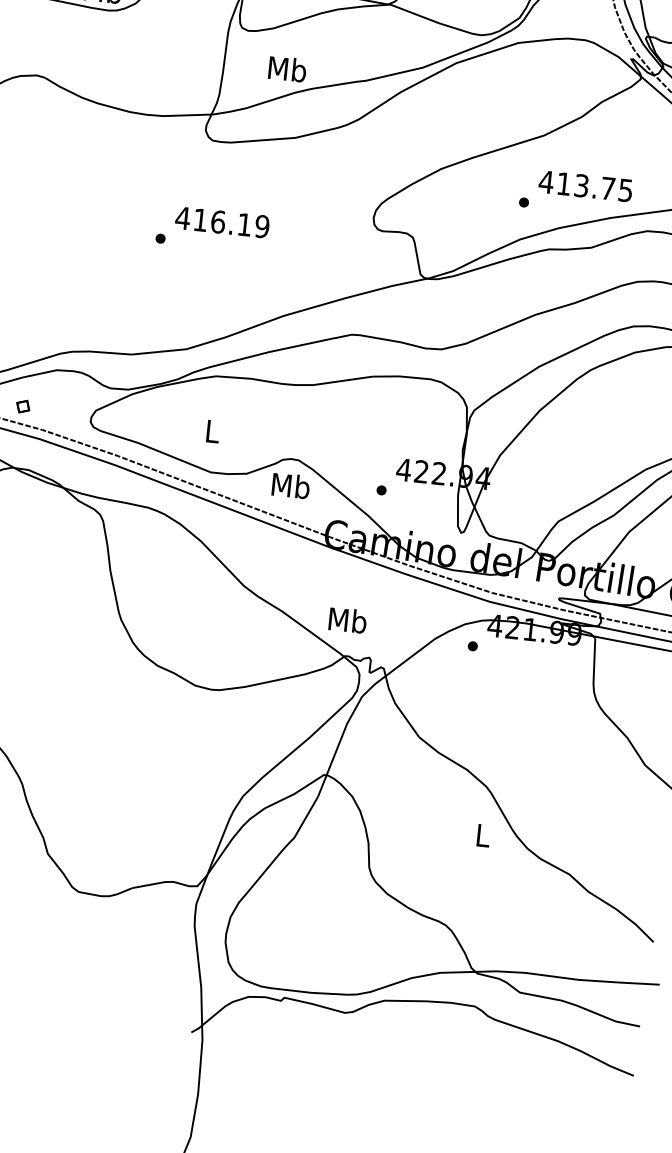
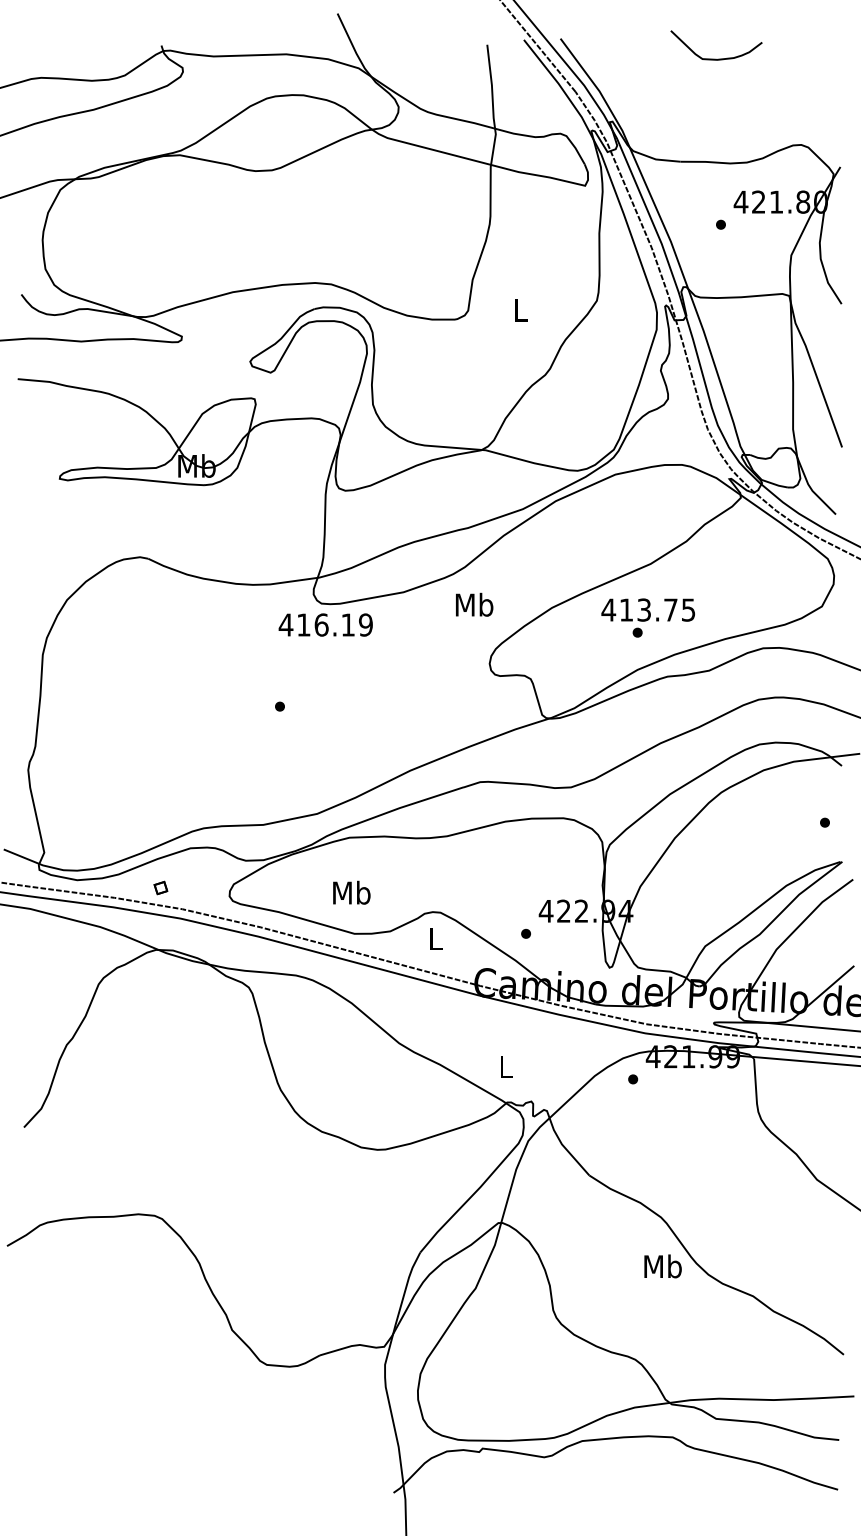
text: (287, 68) -> (474, 604), moved
text: (584, 185) -> (647, 609), moved
text: (222, 221) -> (325, 624), moved
text: (212, 431) -> (351, 892), L -> Mb
text: (291, 485) -> (435, 938), Mb -> L
text: (347, 620) -> (505, 1066), Mb -> L
text: (482, 835) -> (662, 1266), L -> Mb

